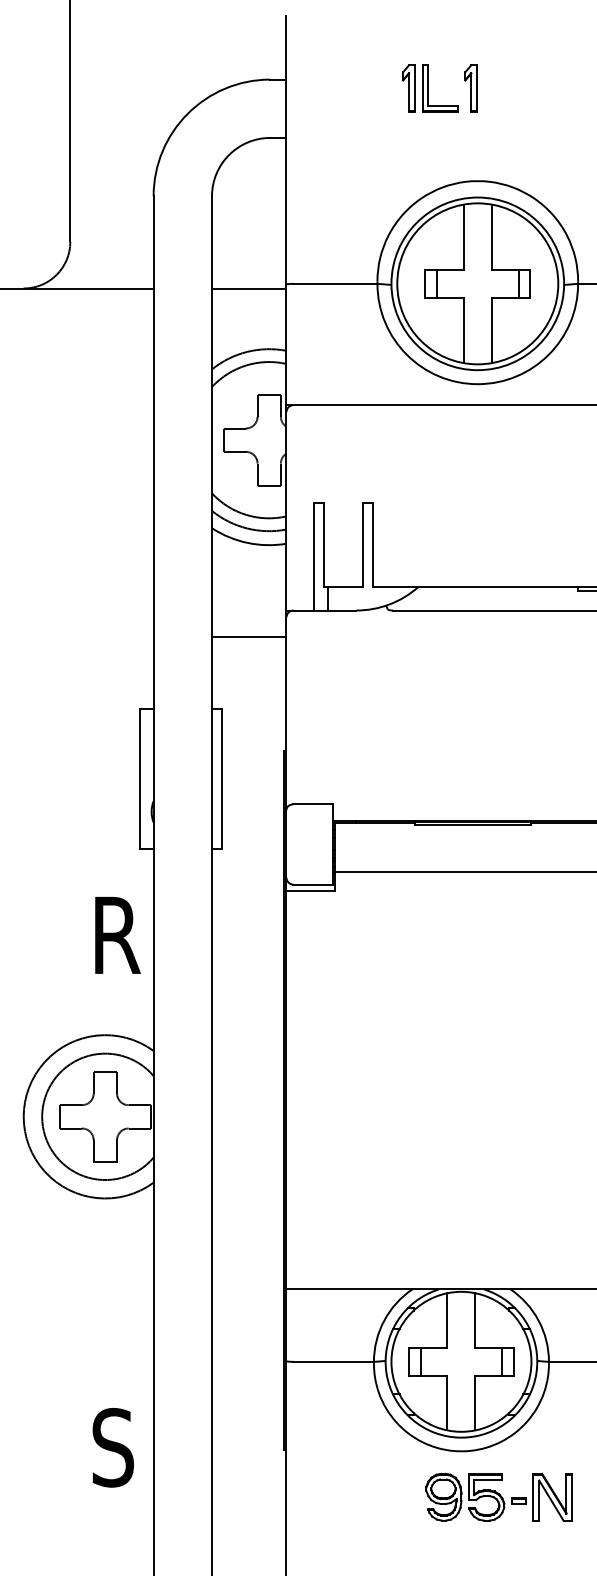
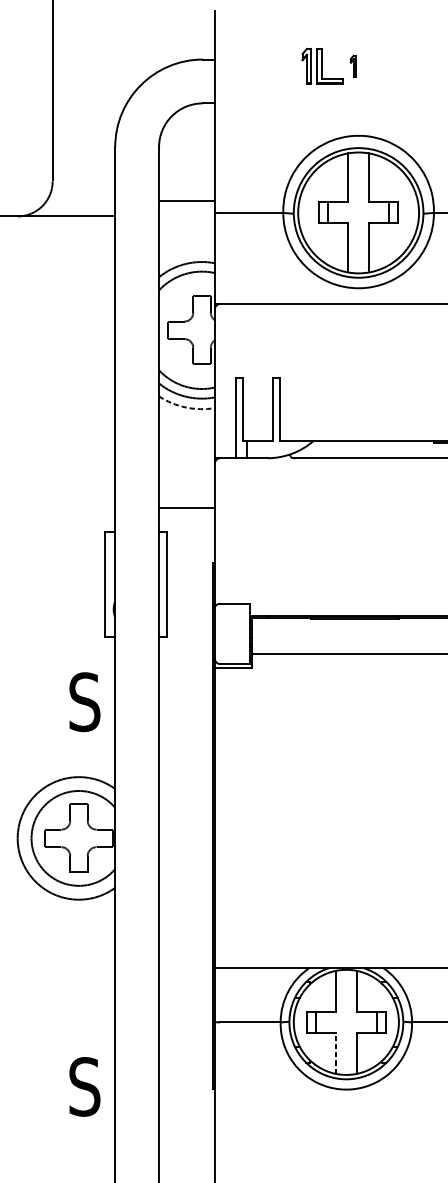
part: (470, 88) -> (353, 66), size x0.6
line: (249, 288) -> (187, 201), moved
arc: (247, 542) -> (185, 407), solid -> dashed
line: (249, 637) -> (187, 508), moved
text: (116, 935) -> (87, 702), R -> S
line: (447, 1402) -> (335, 1052), solid -> dashed
part: (498, 1496) -> (374, 1123), removed

